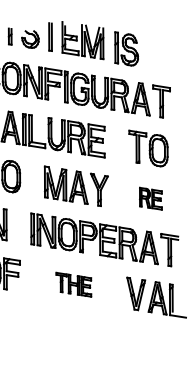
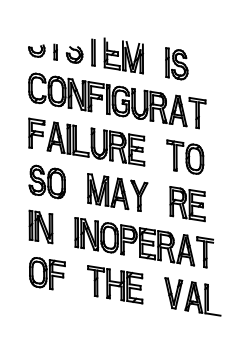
part: (126, 48) -> (176, 63), moved
part: (150, 199) -> (187, 204), size x1.67
part: (74, 284) -> (115, 284), size x1.67

